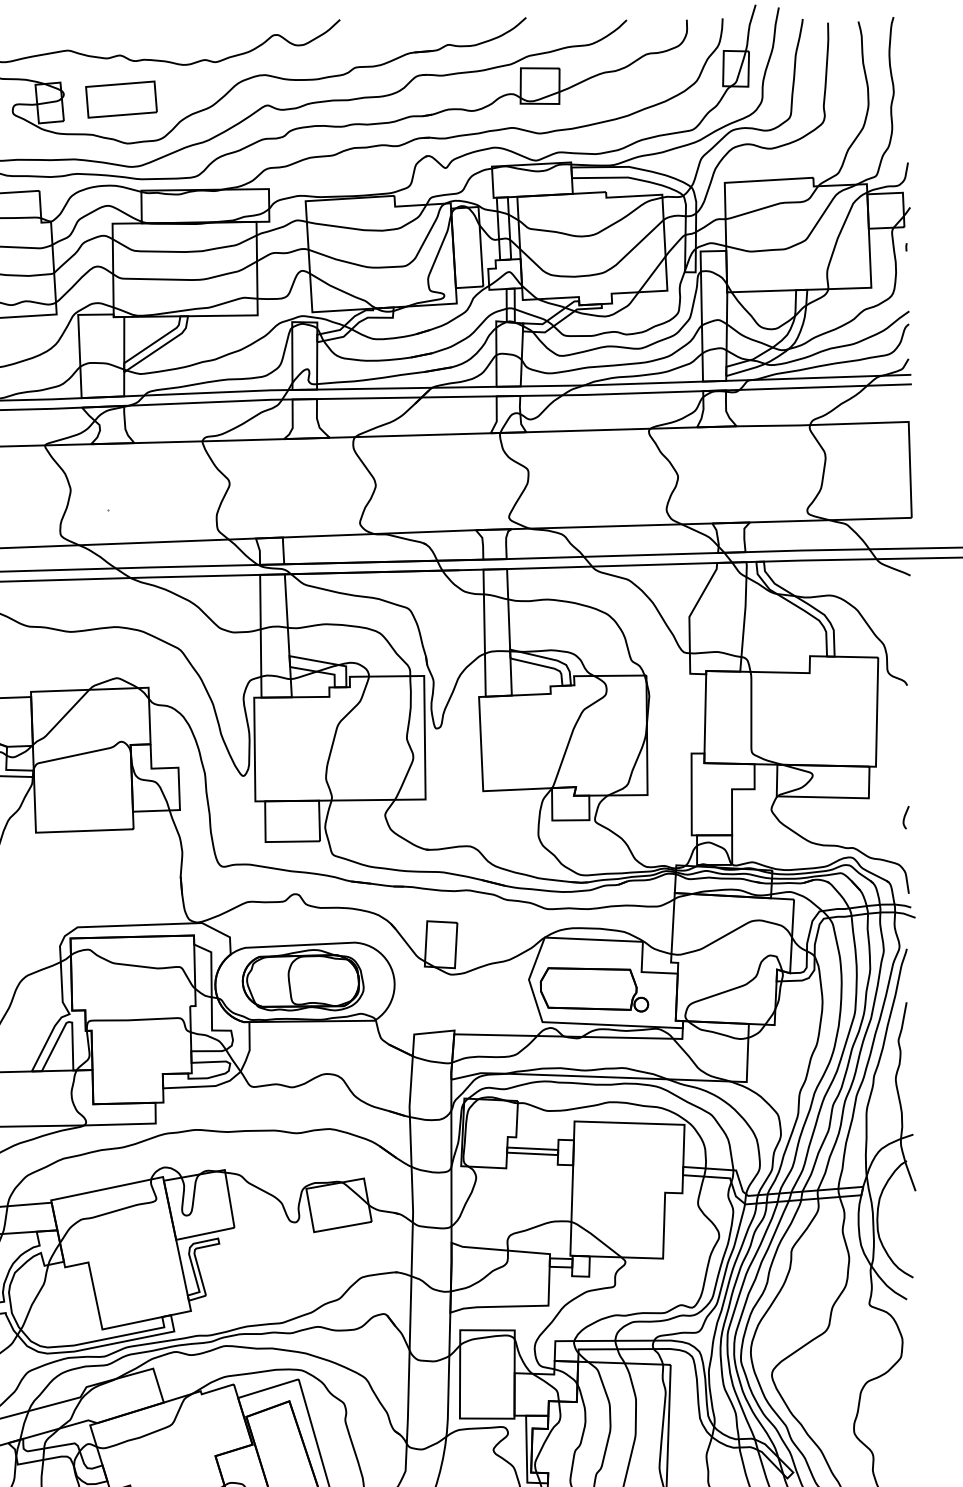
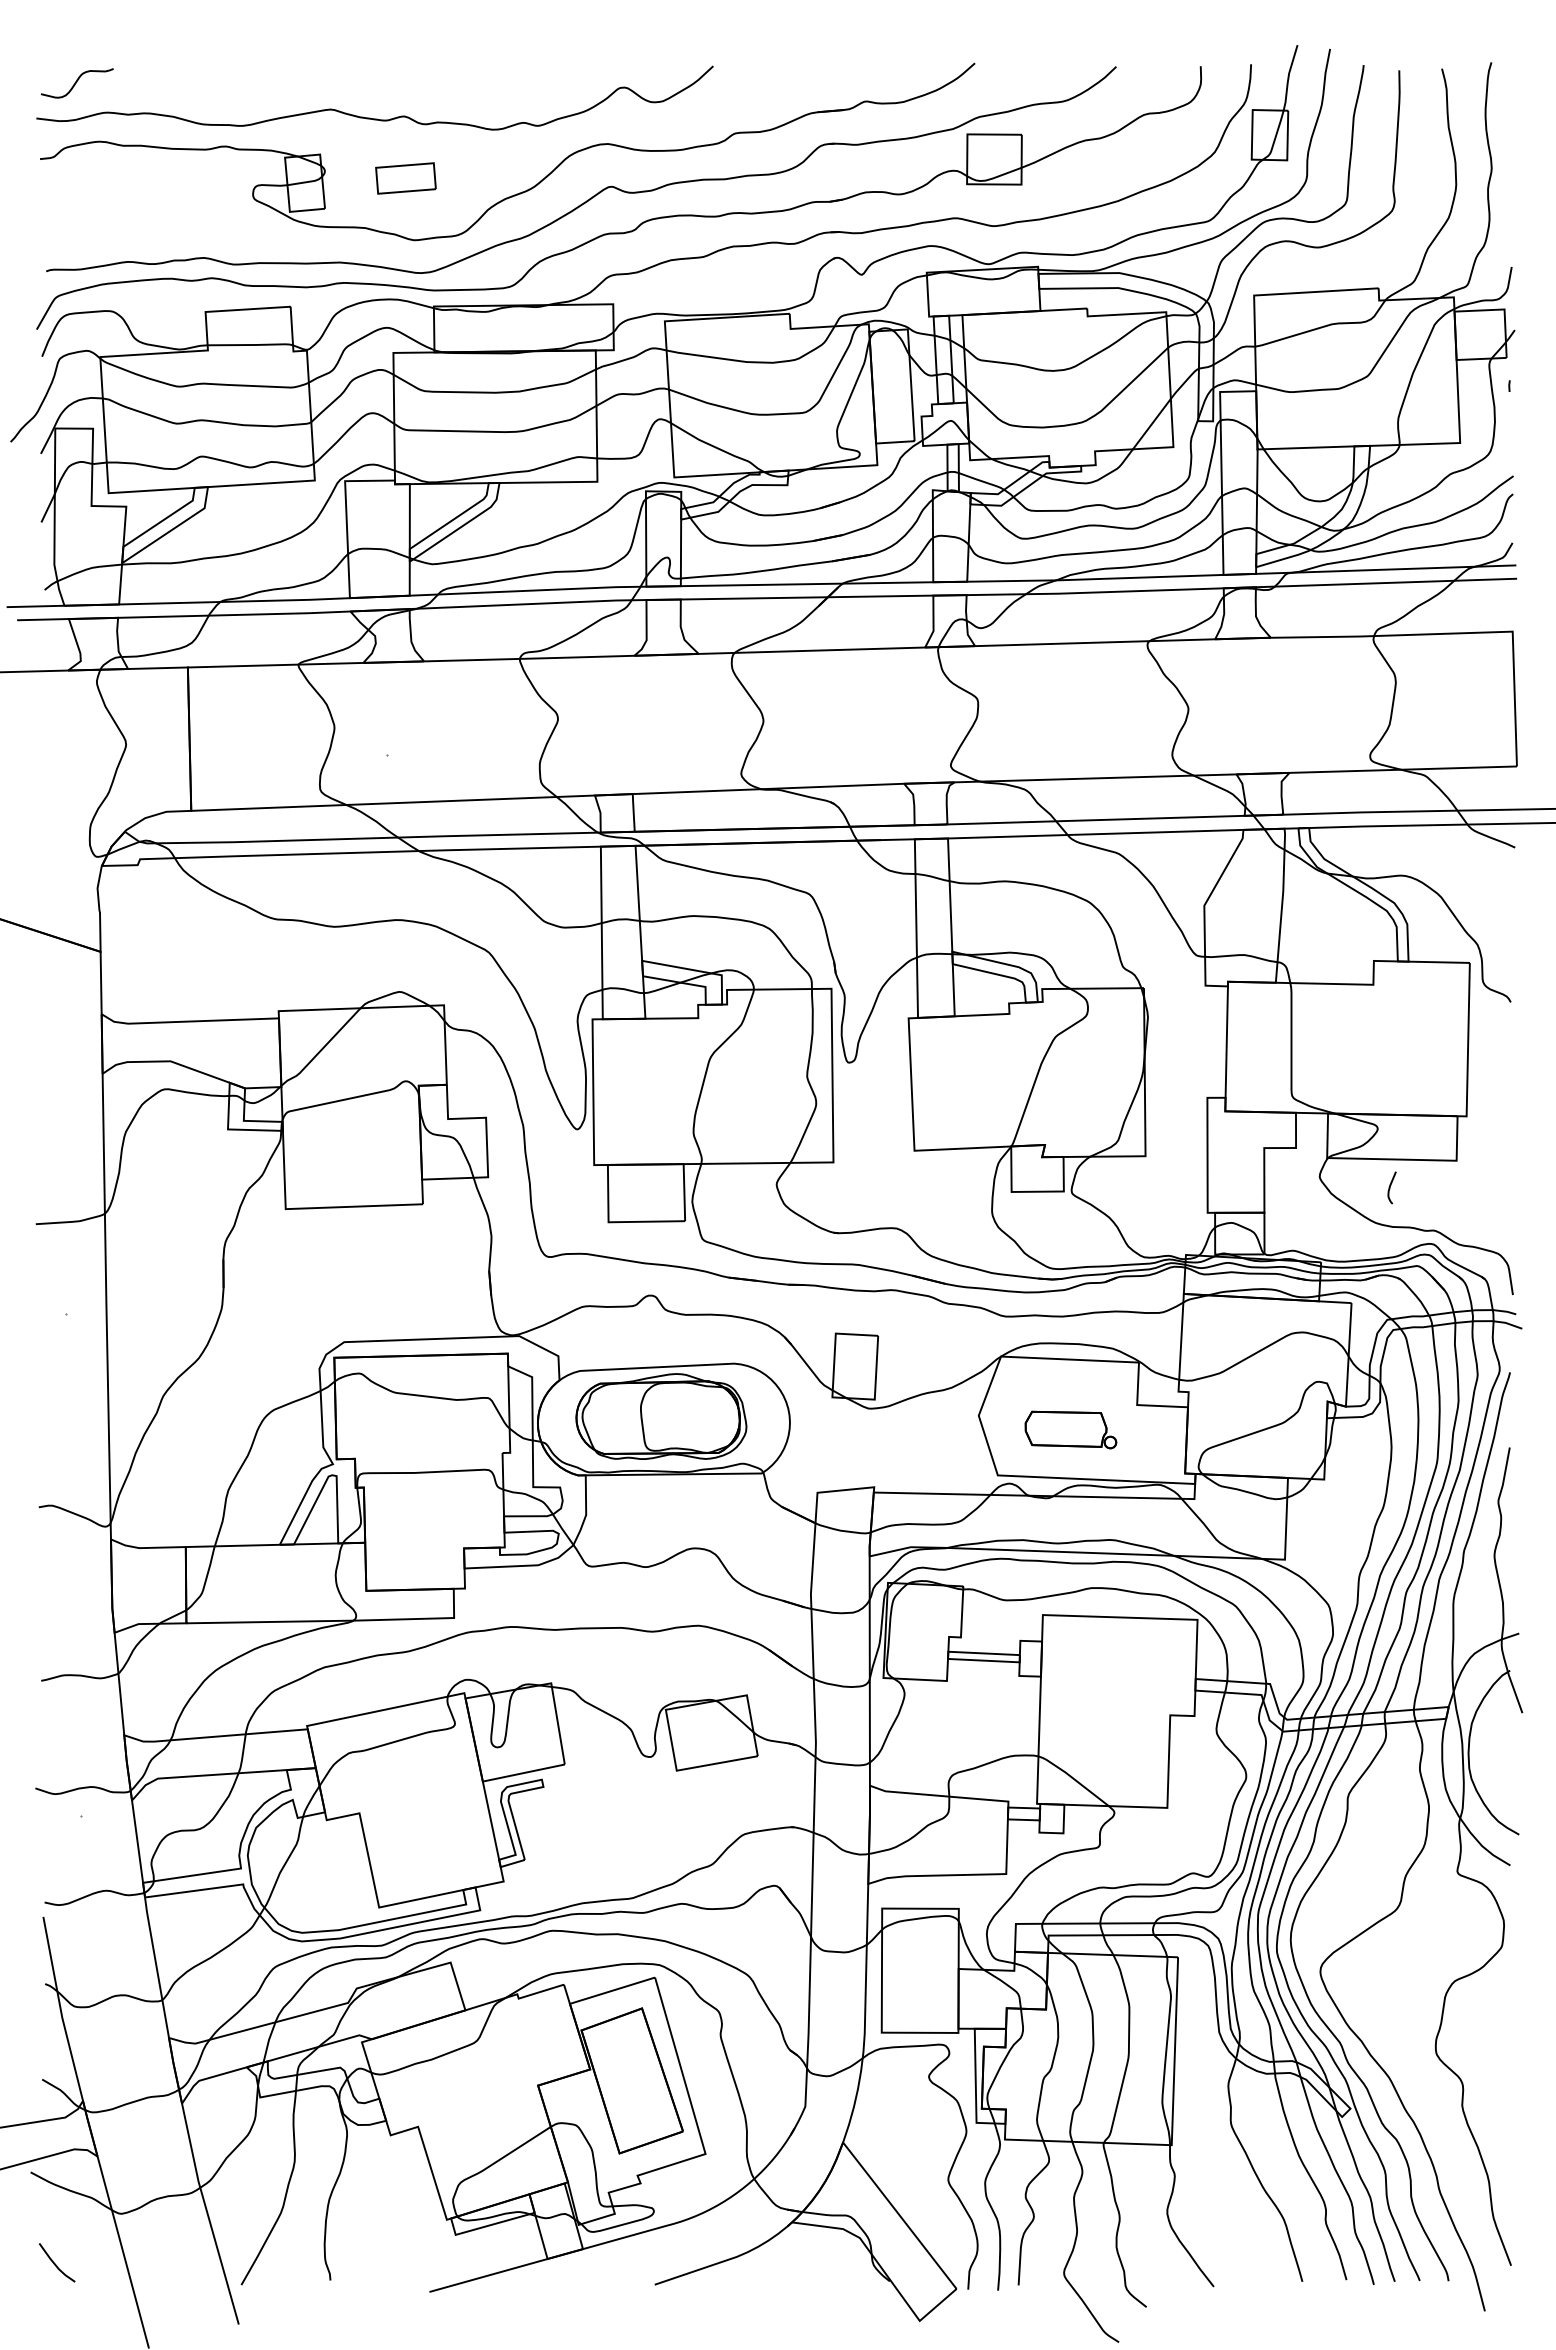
part: (121, 99) -> (405, 178), size x0.6
curve: (905, 817) -> (1390, 1187), moved
part: (594, 989) -> (1070, 1429), size x0.6

